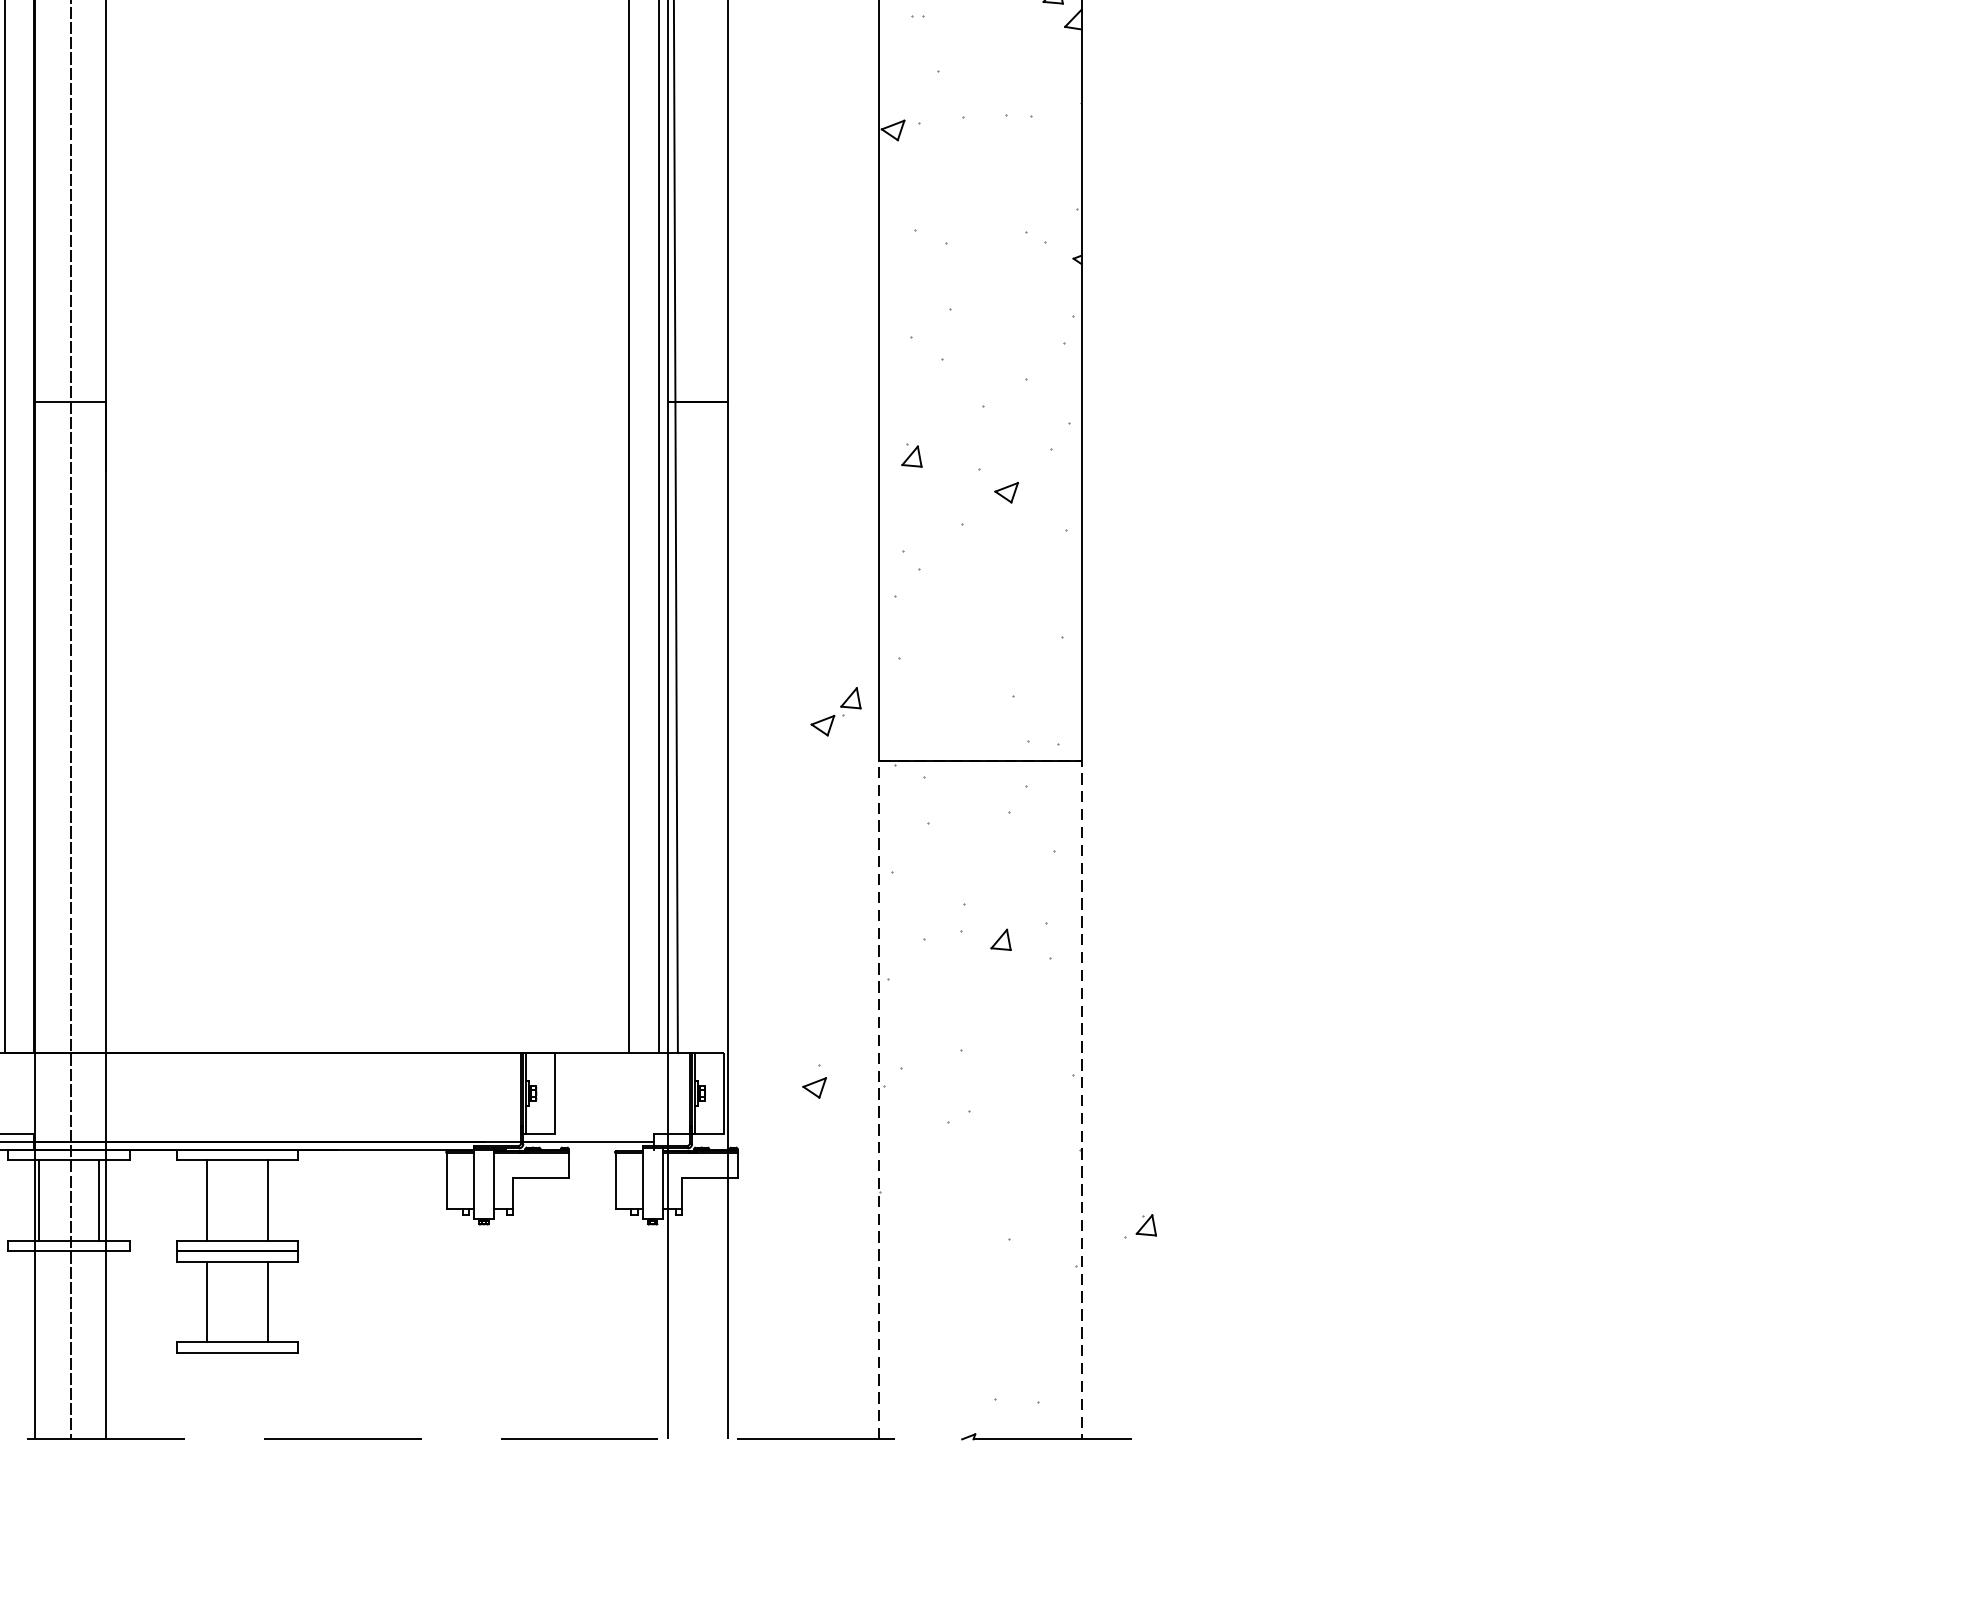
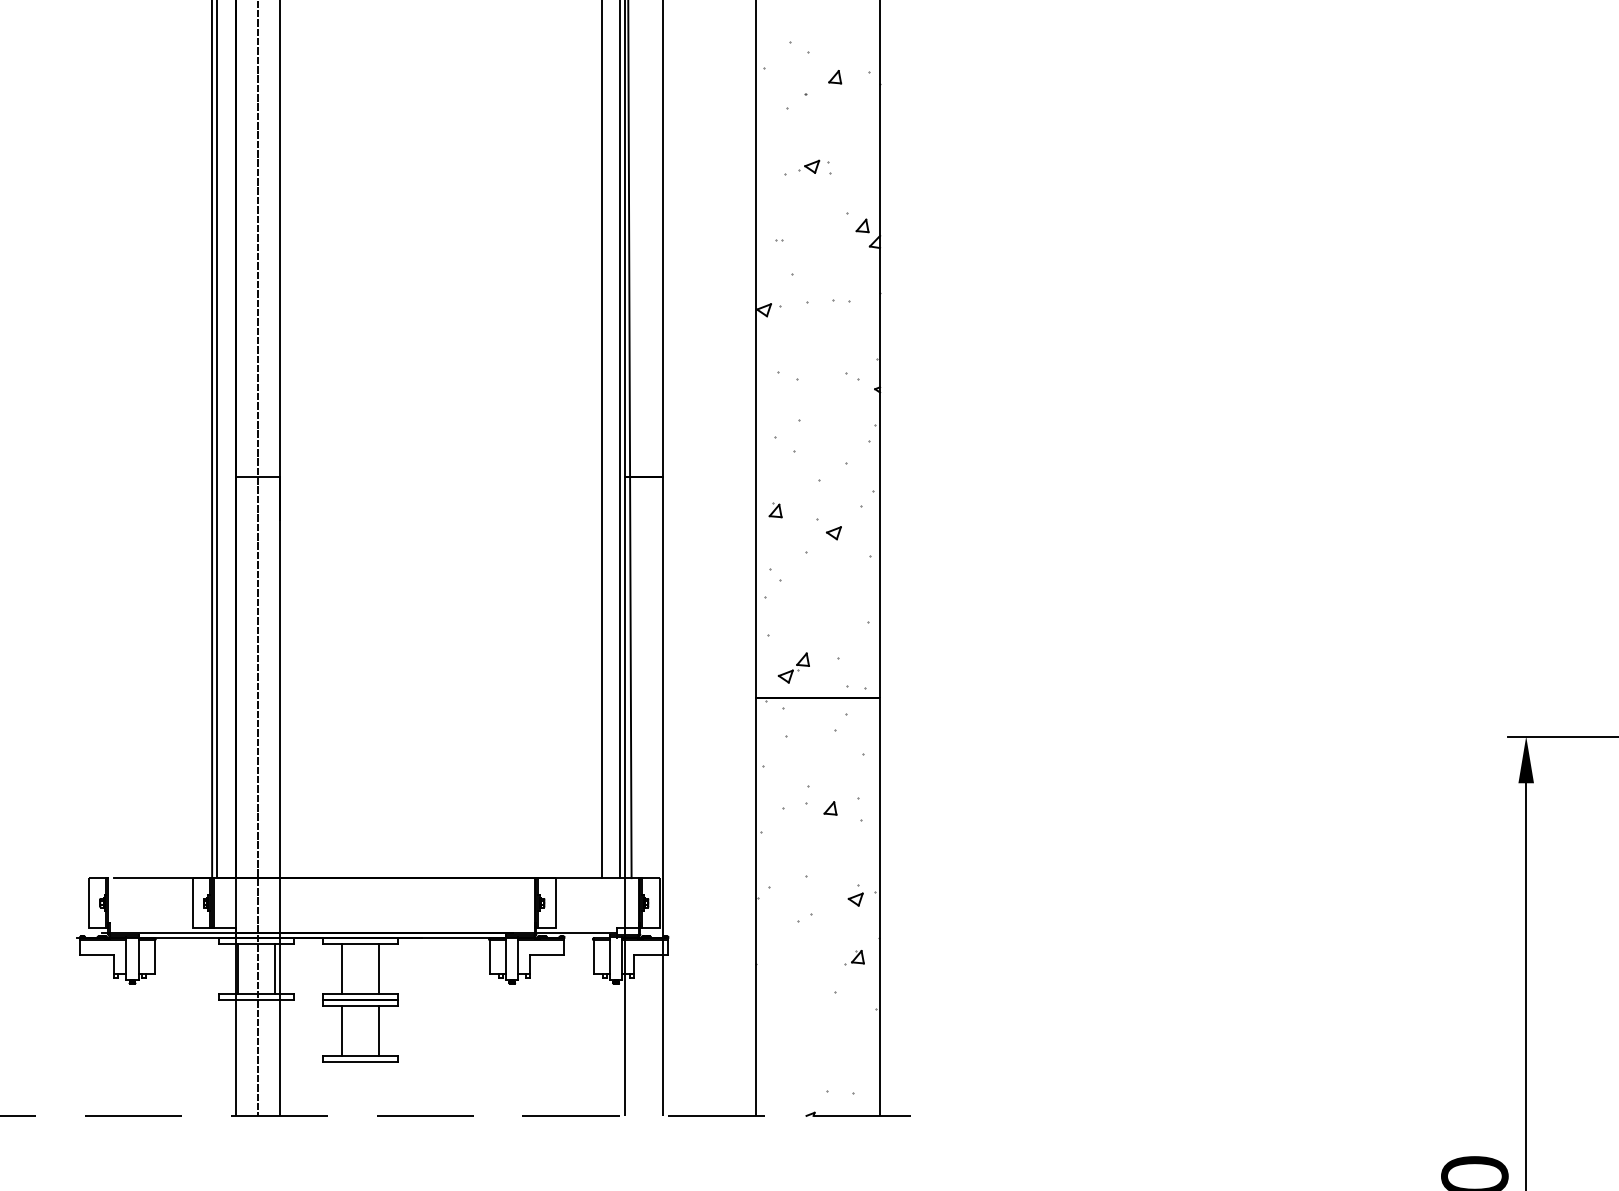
part: (835, 710) -> (793, 667), moved
line: (981, 761) -> (818, 698), dashed -> solid
part: (814, 1081) -> (855, 895), moved
part: (1140, 1225) -> (854, 957), moved

